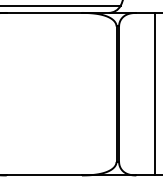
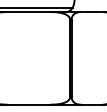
line: (155, 94) -> (92, 58), removed

